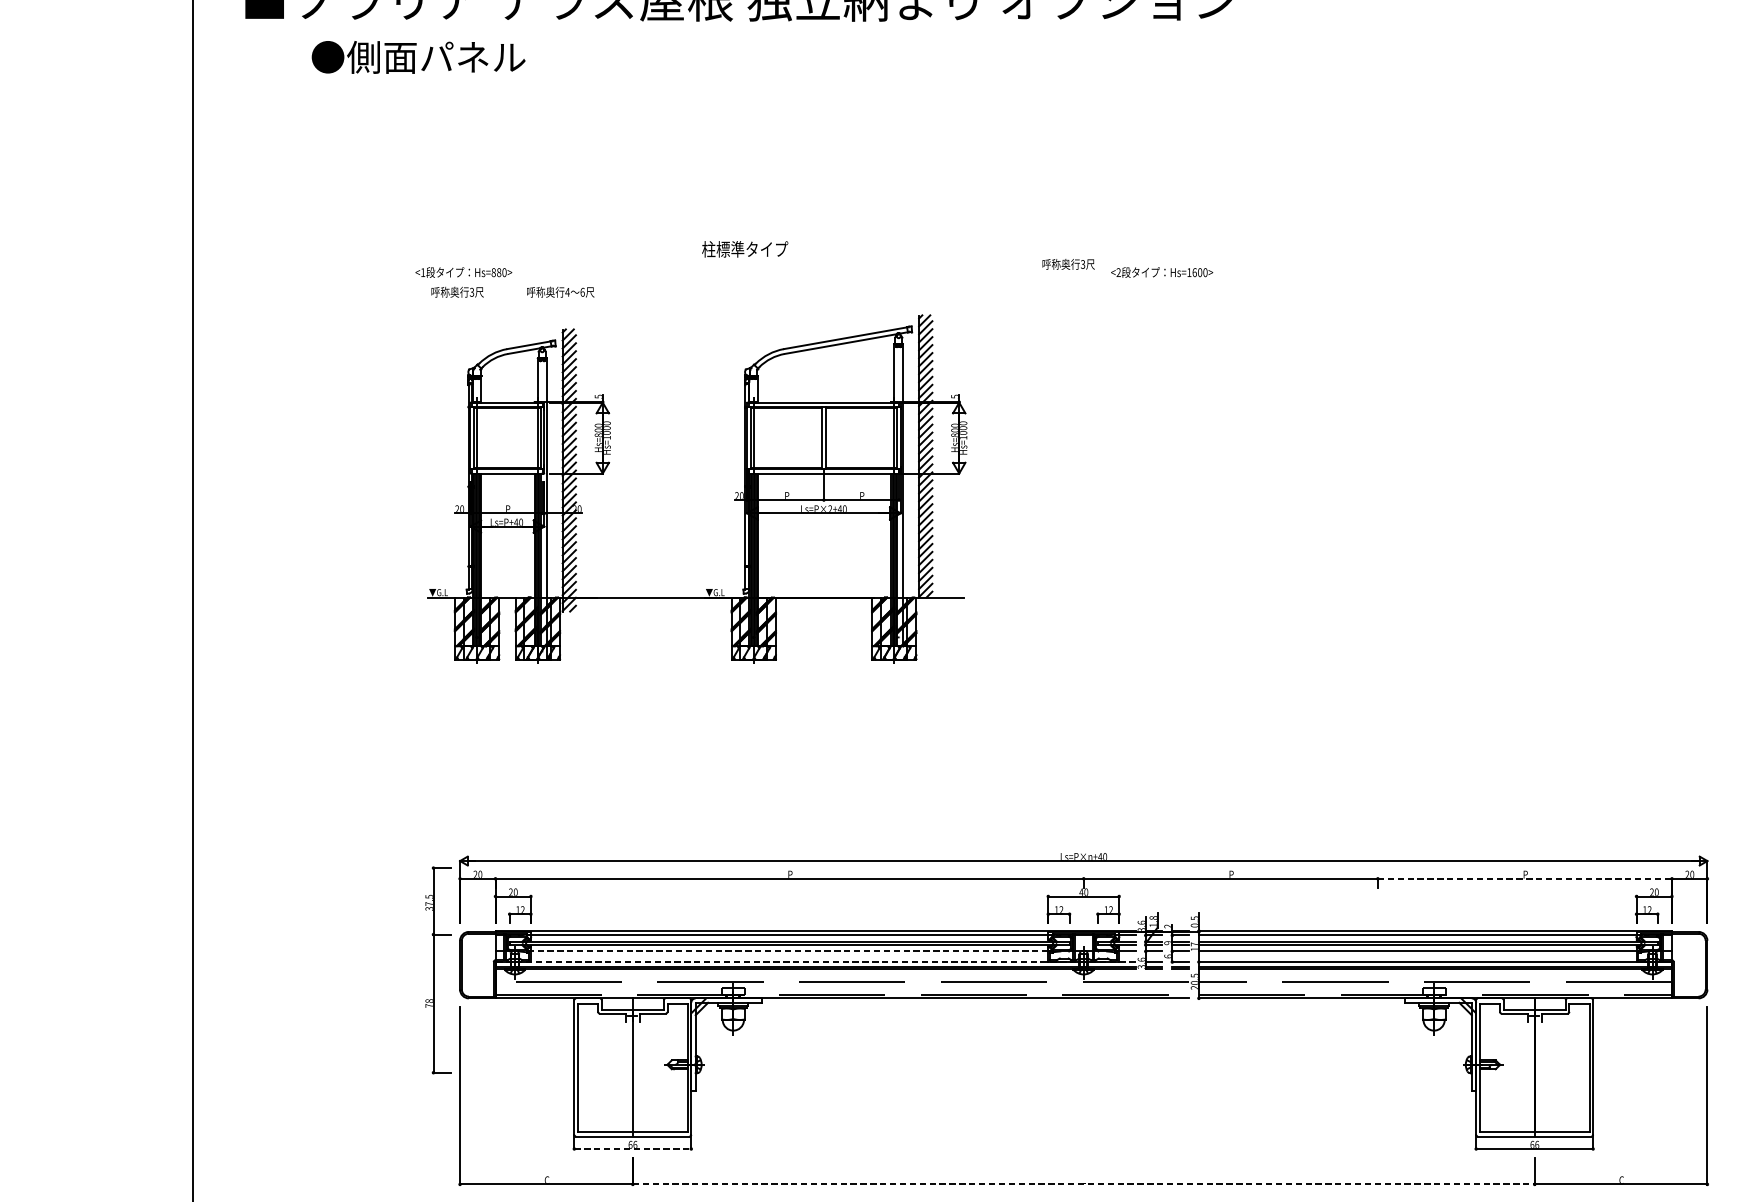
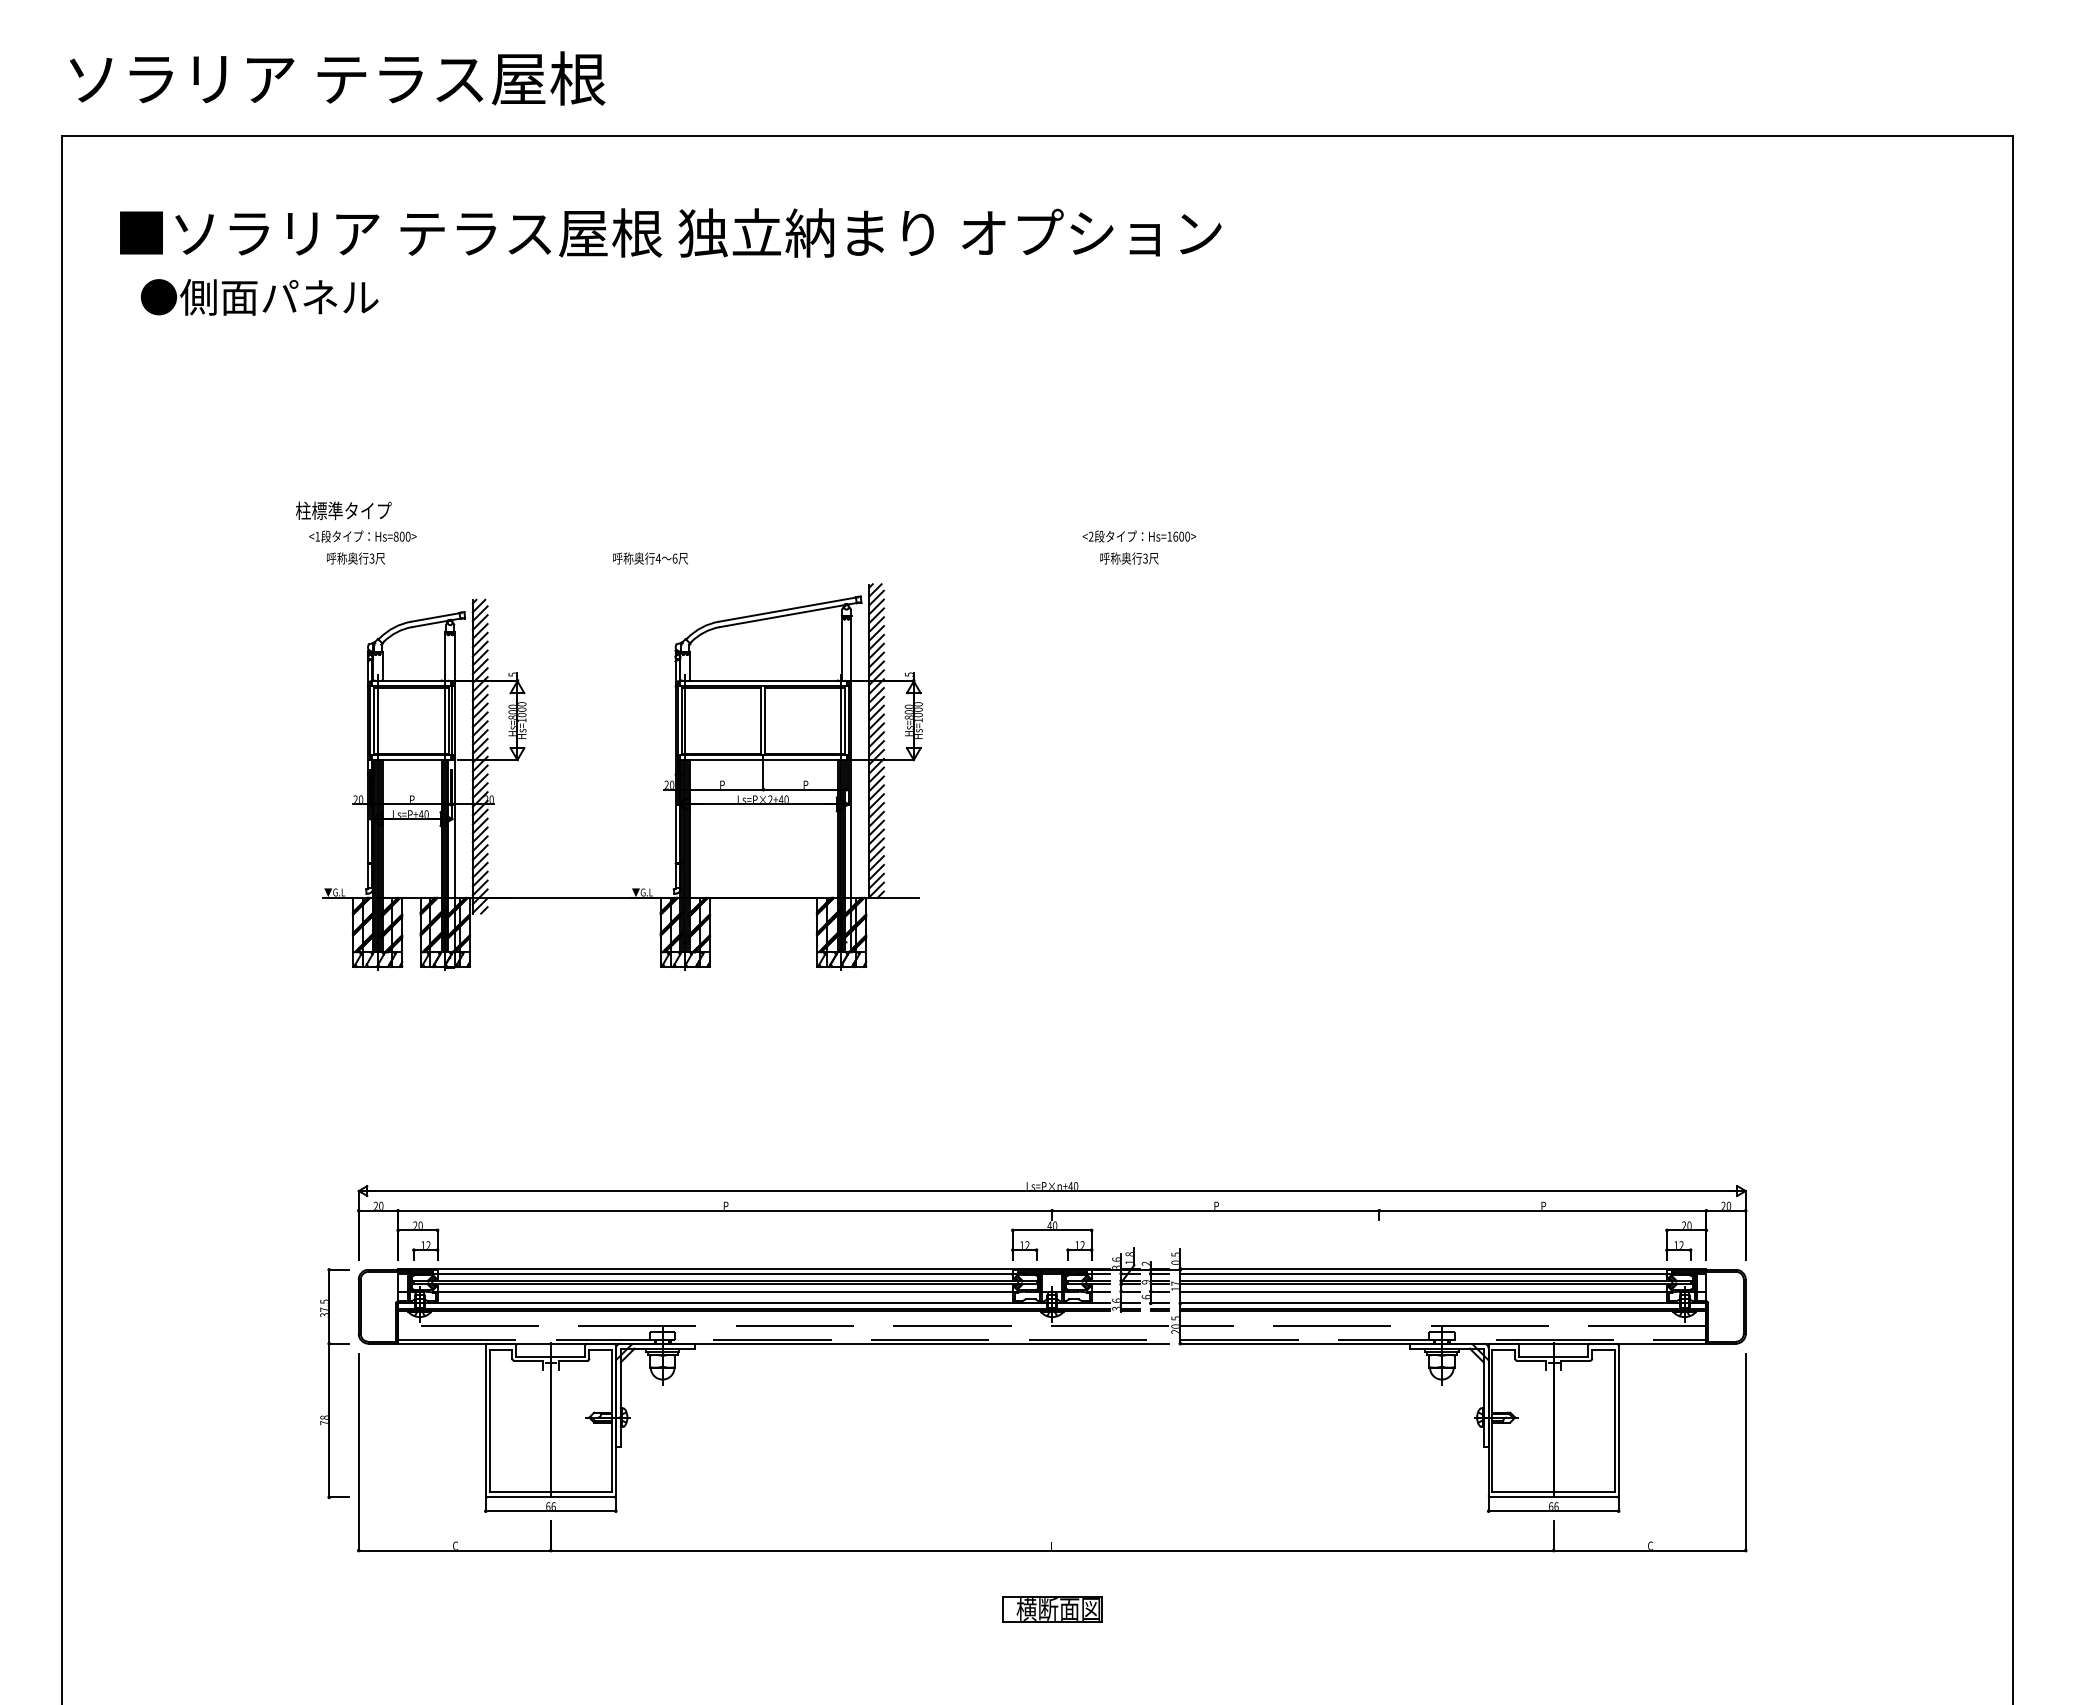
text: (418, 57) -> (259, 297), moved
text: (744, 249) -> (343, 510), moved
text: (1068, 264) -> (1129, 558), moved
text: (498, 273) -> (401, 537), Hs=880> -> Hs=800>
text: (560, 292) -> (650, 558), moved
line: (1524, 878) -> (1542, 1210), dashed -> solid
line: (789, 951) -> (725, 1291), dashed -> solid
line: (815, 962) -> (754, 1303), dashed -> solid
part: (438, 970) -> (334, 1383), moved
line: (633, 1149) -> (551, 1511), dashed -> solid
line: (1083, 1184) -> (1052, 1550), dashed -> solid

